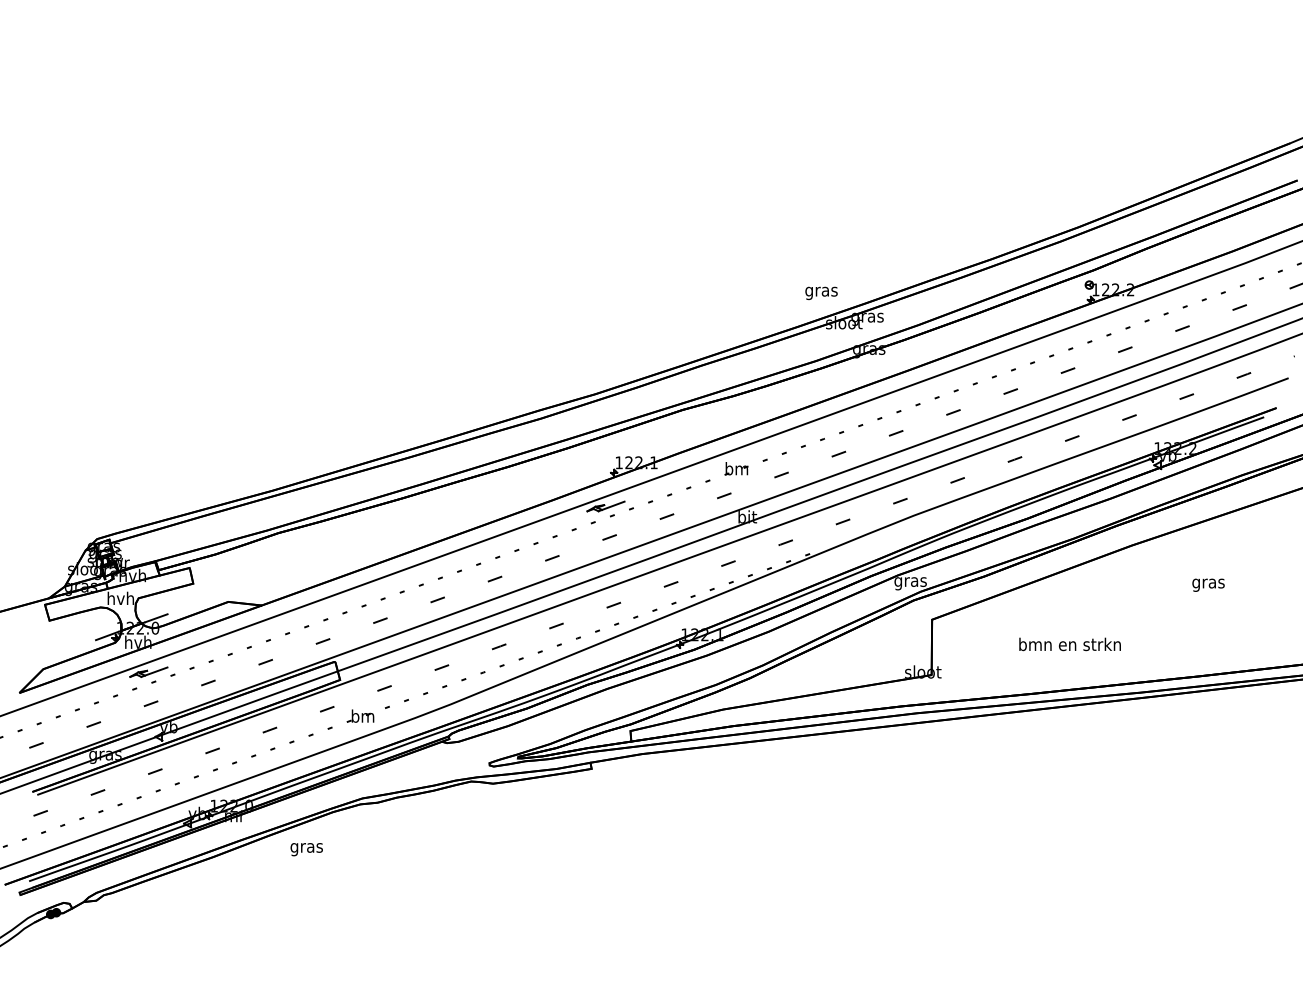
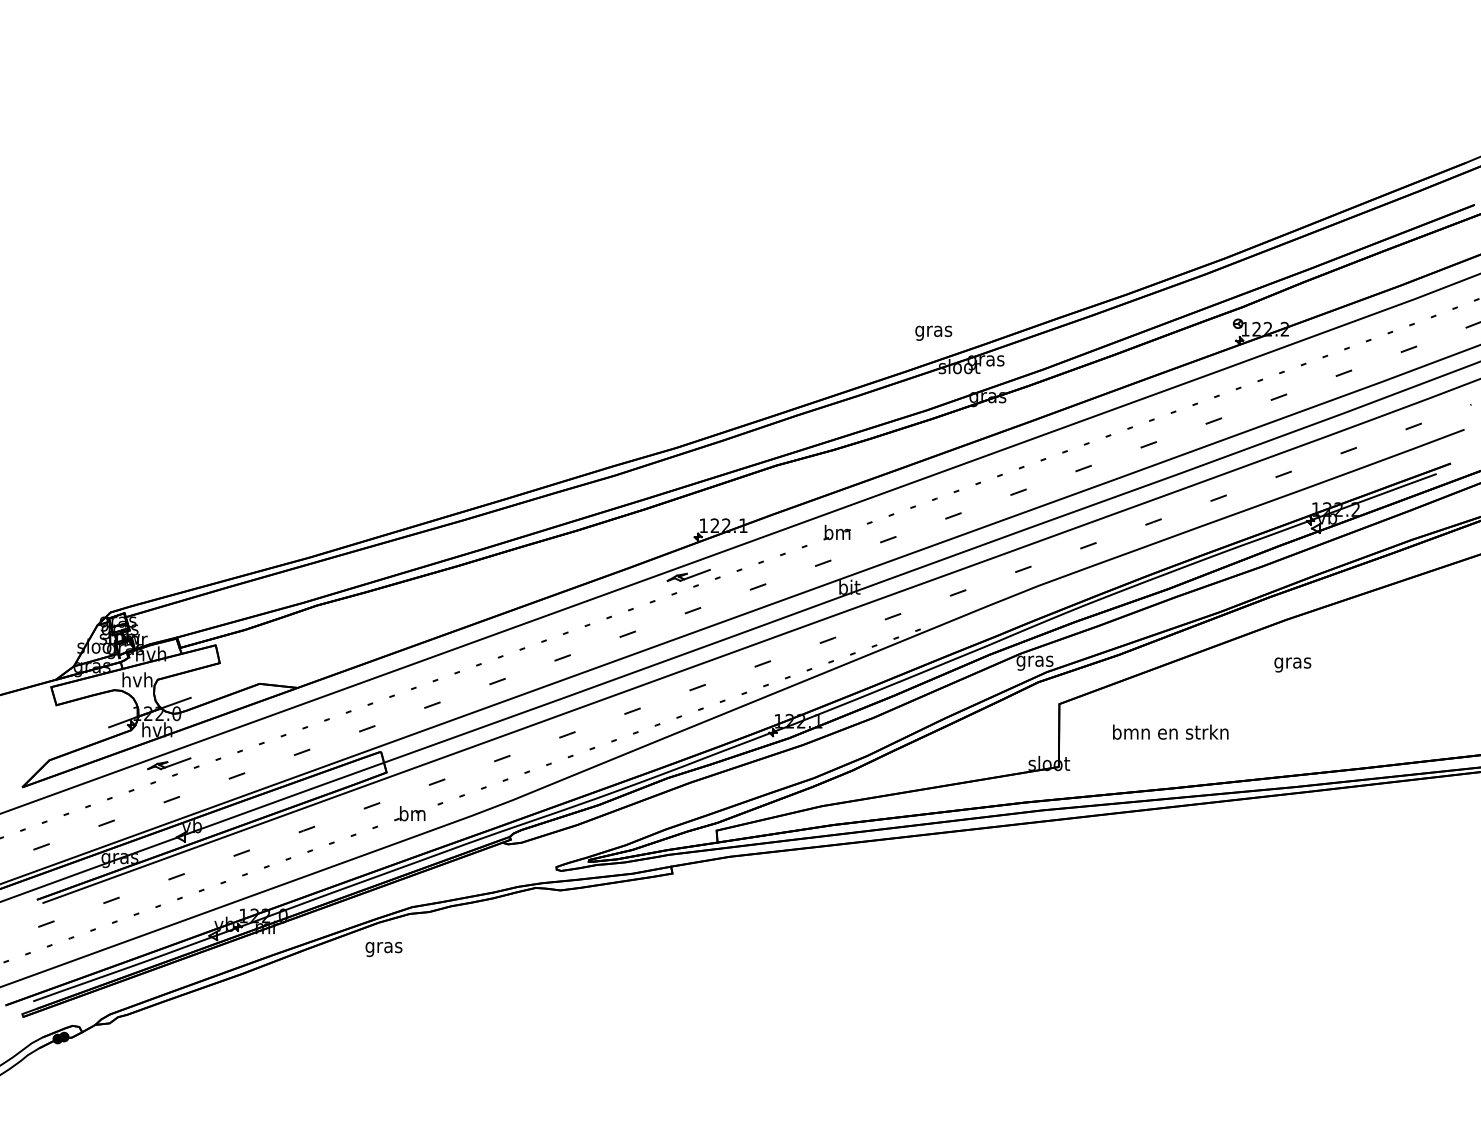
text: (1208, 584) -> (1292, 664), moved
text: (1069, 644) -> (1170, 732), moved
text: (306, 849) -> (383, 949), moved

